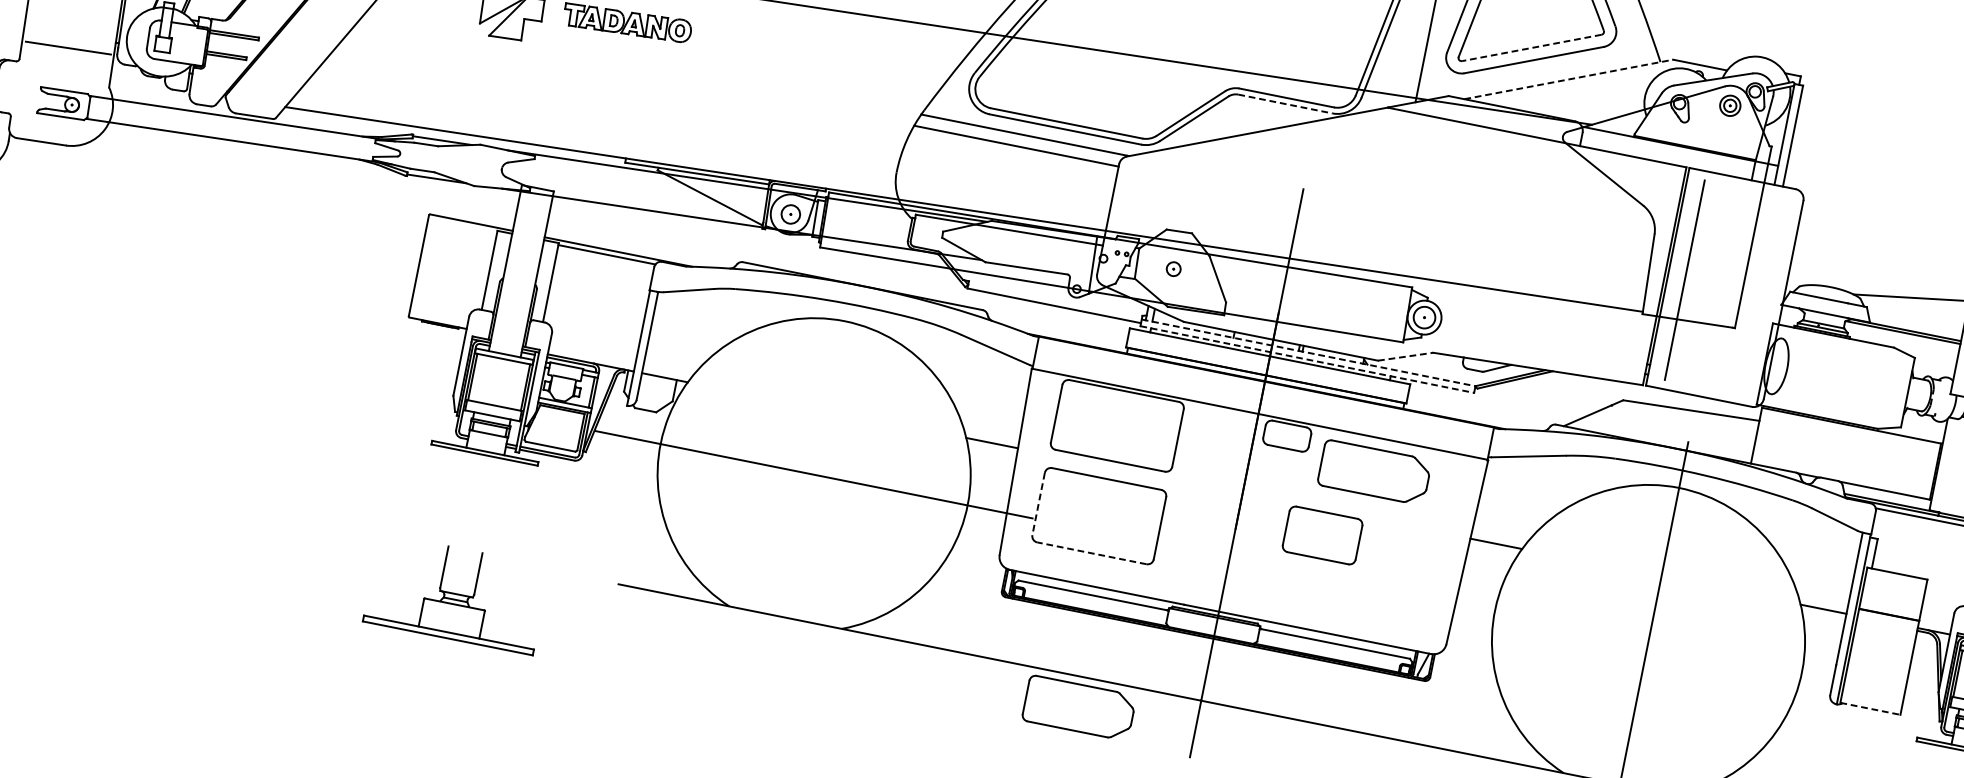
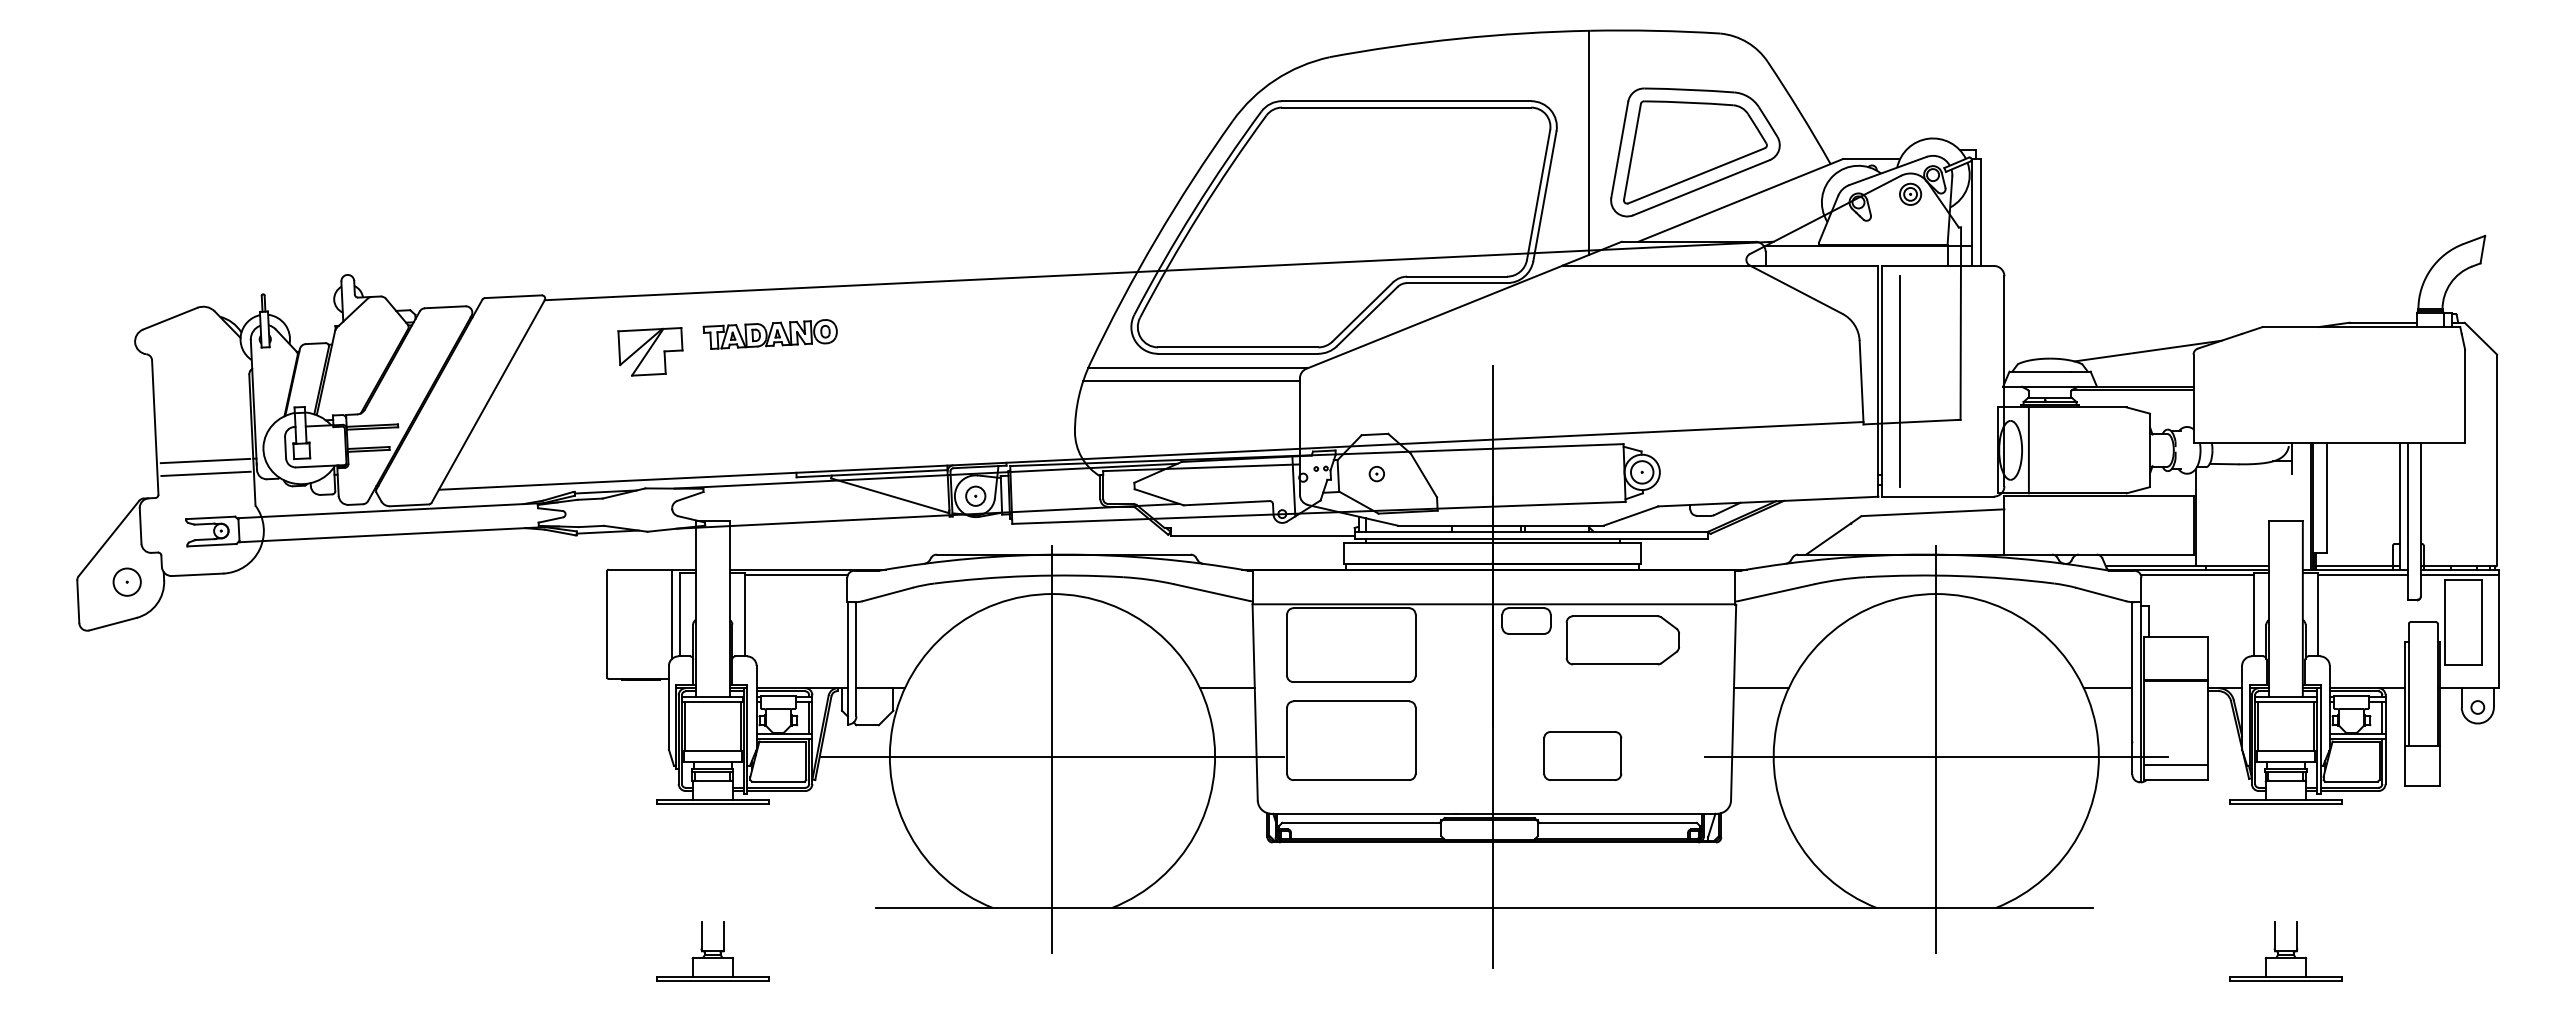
line: (70, 35) -> (205, 460), added
line: (1531, 47) -> (1696, 175), dashed -> solid
line: (1569, 79) -> (1741, 200), dashed -> solid
line: (1285, 104) -> (1457, 283), dashed -> solid
line: (481, 268) -> (671, 614), added
line: (1308, 352) -> (1531, 531), dashed -> solid
line: (1405, 357) -> (1630, 516), dashed -> solid
line: (1307, 359) -> (1531, 538), dashed -> solid
line: (1793, 369) -> (2028, 450), added
line: (815, 467) -> (1052, 748), added
line: (1039, 503) -> (1287, 740), dashed -> solid
part: (1322, 534) -> (1582, 755), moved
line: (1091, 553) -> (1351, 780), dashed -> solid
part: (456, 594) -> (712, 951), size x0.62
line: (1647, 641) -> (1935, 756), added
line: (1872, 694) -> (2175, 765), added
part: (1078, 708) -> (1369, 940), removed
line: (1870, 709) -> (2176, 780), dashed -> solid

